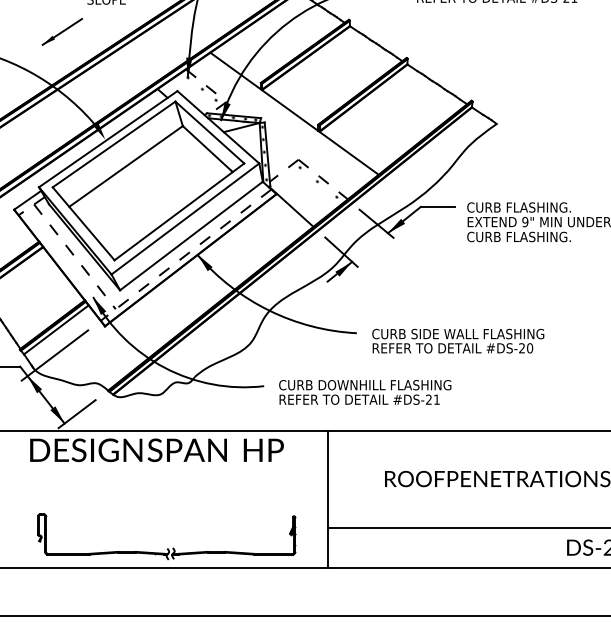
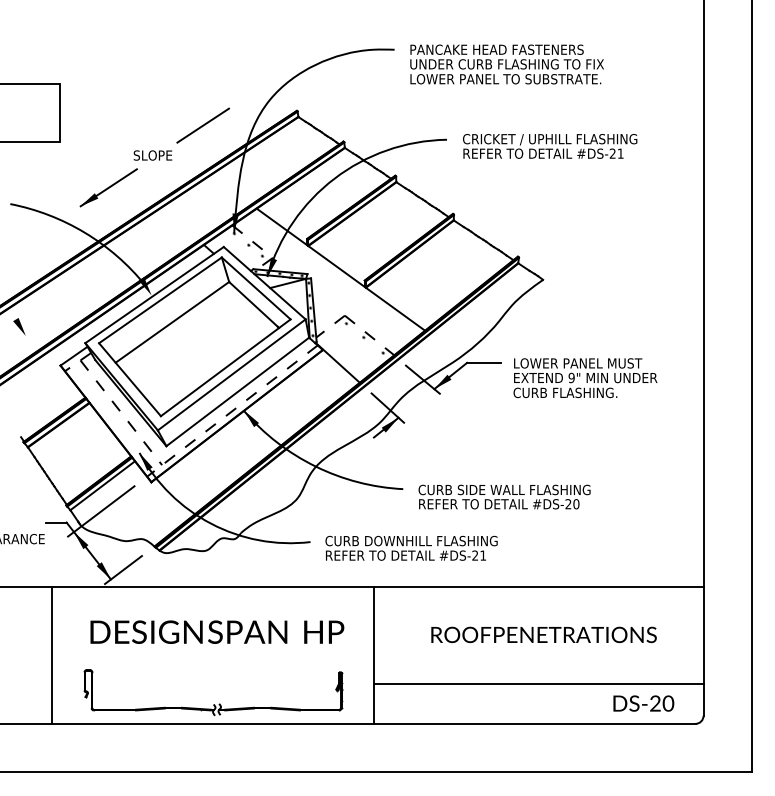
part: (62, 31) -> (108, 187), size x1.43
text: (531, 207) -> (577, 363), CURB FLASHING. -> LOWER PANEL MUST
text: (157, 449) -> (217, 631), moved
line: (6, 499) -> (52, 655), added

